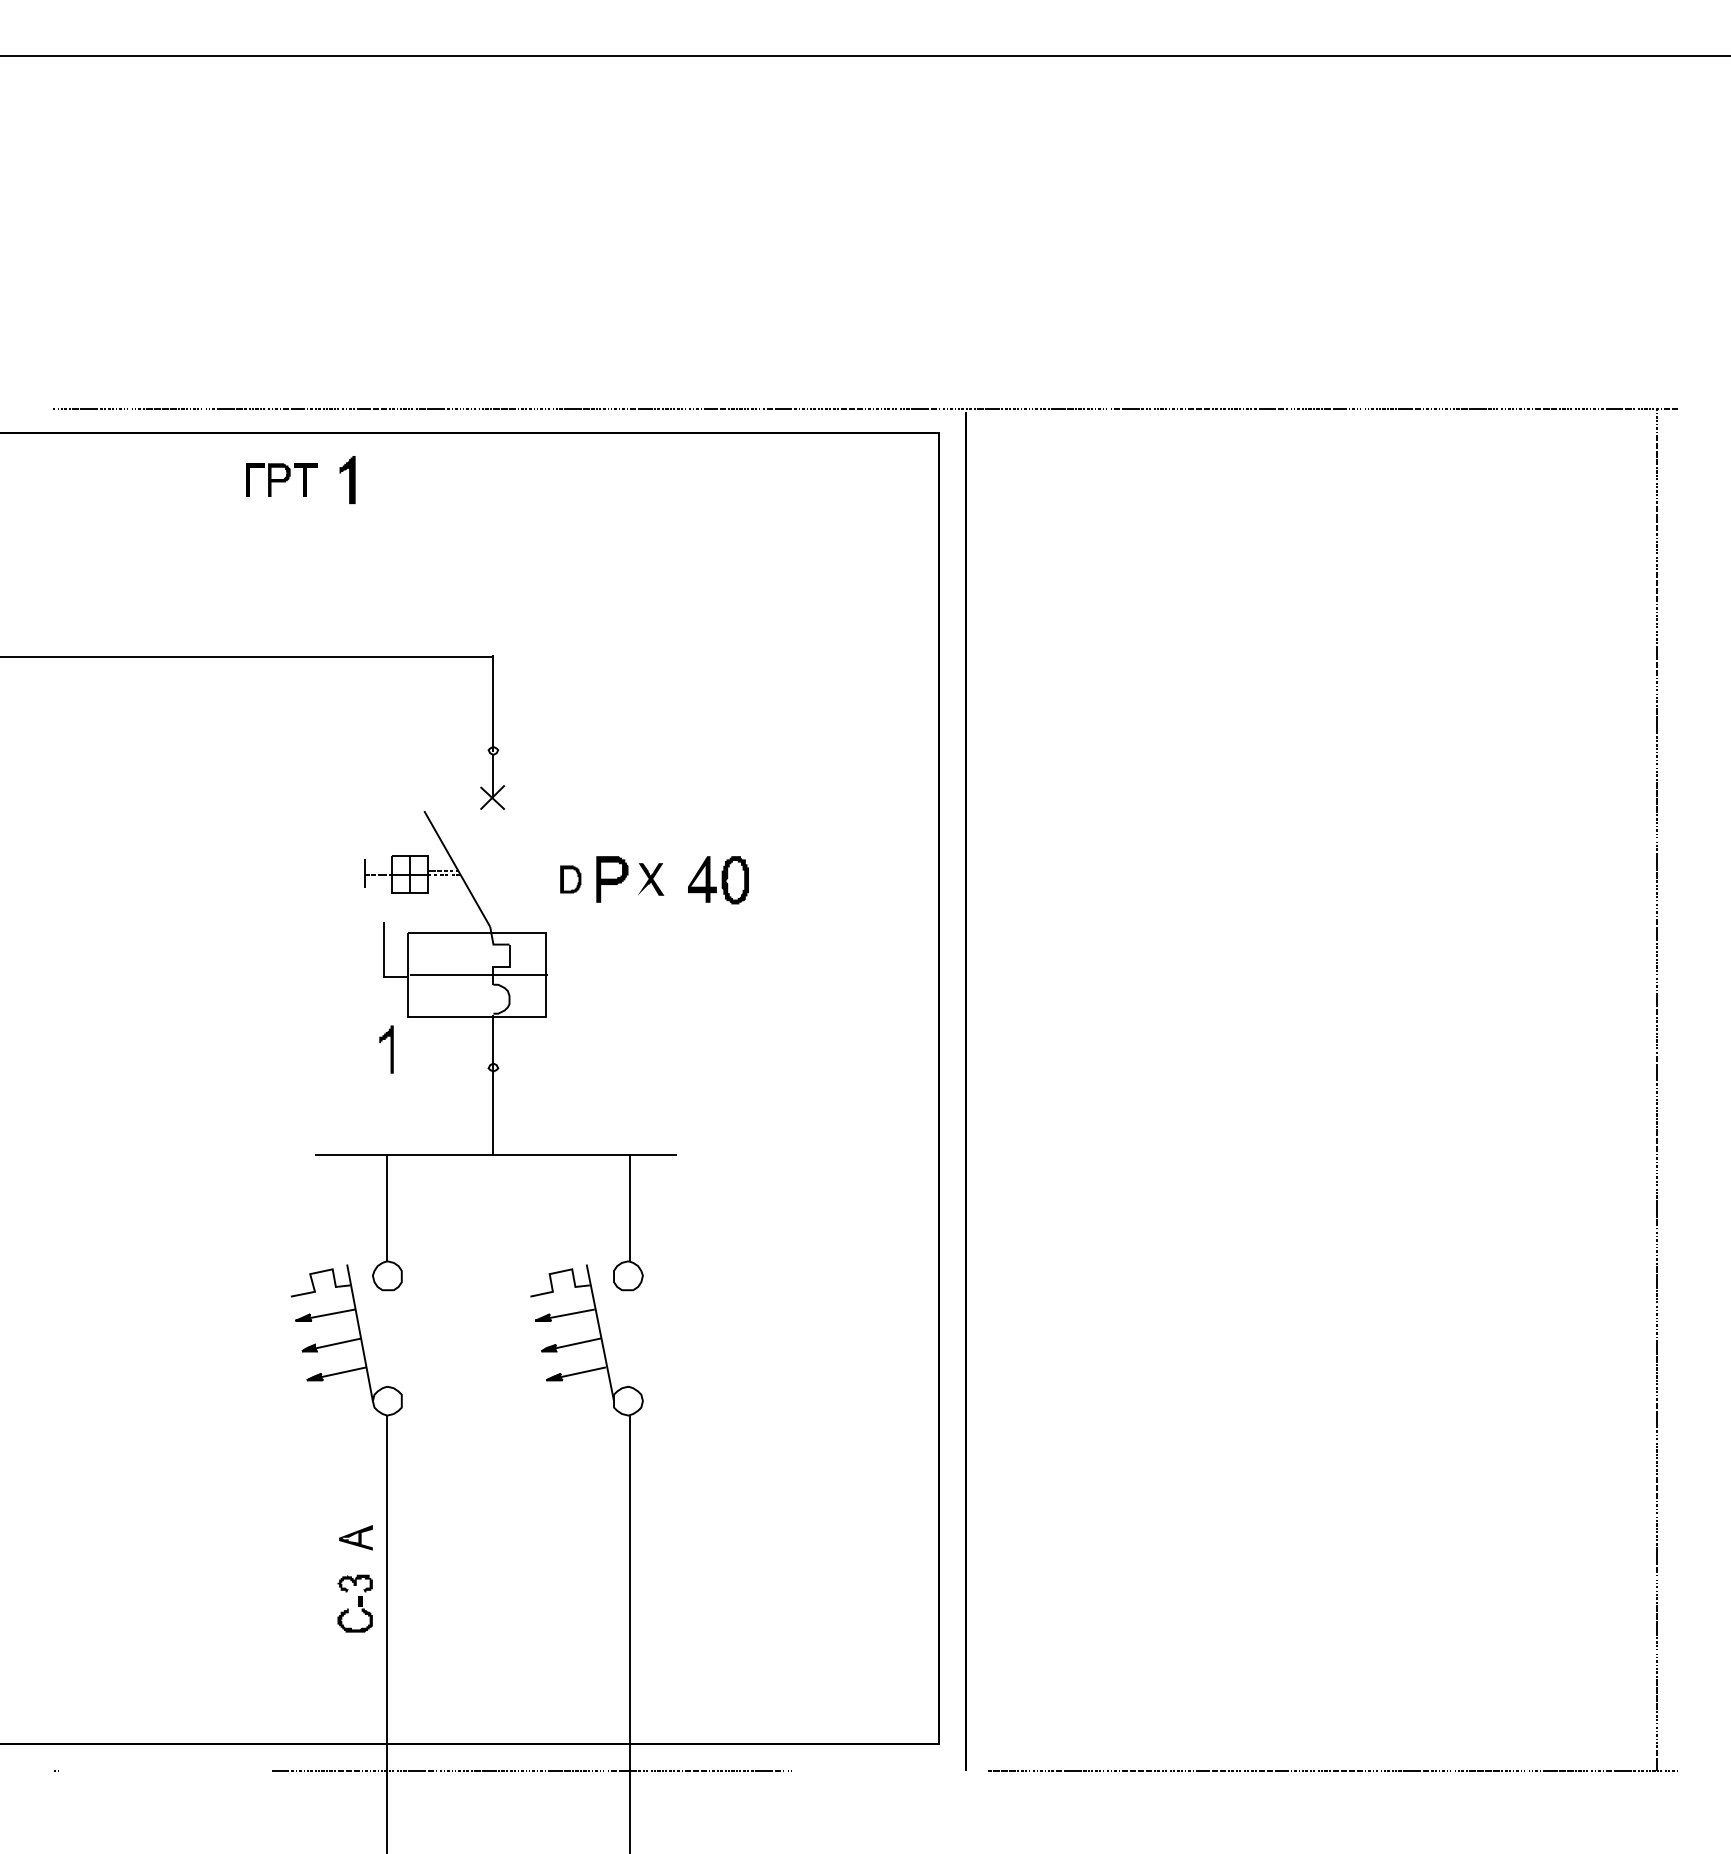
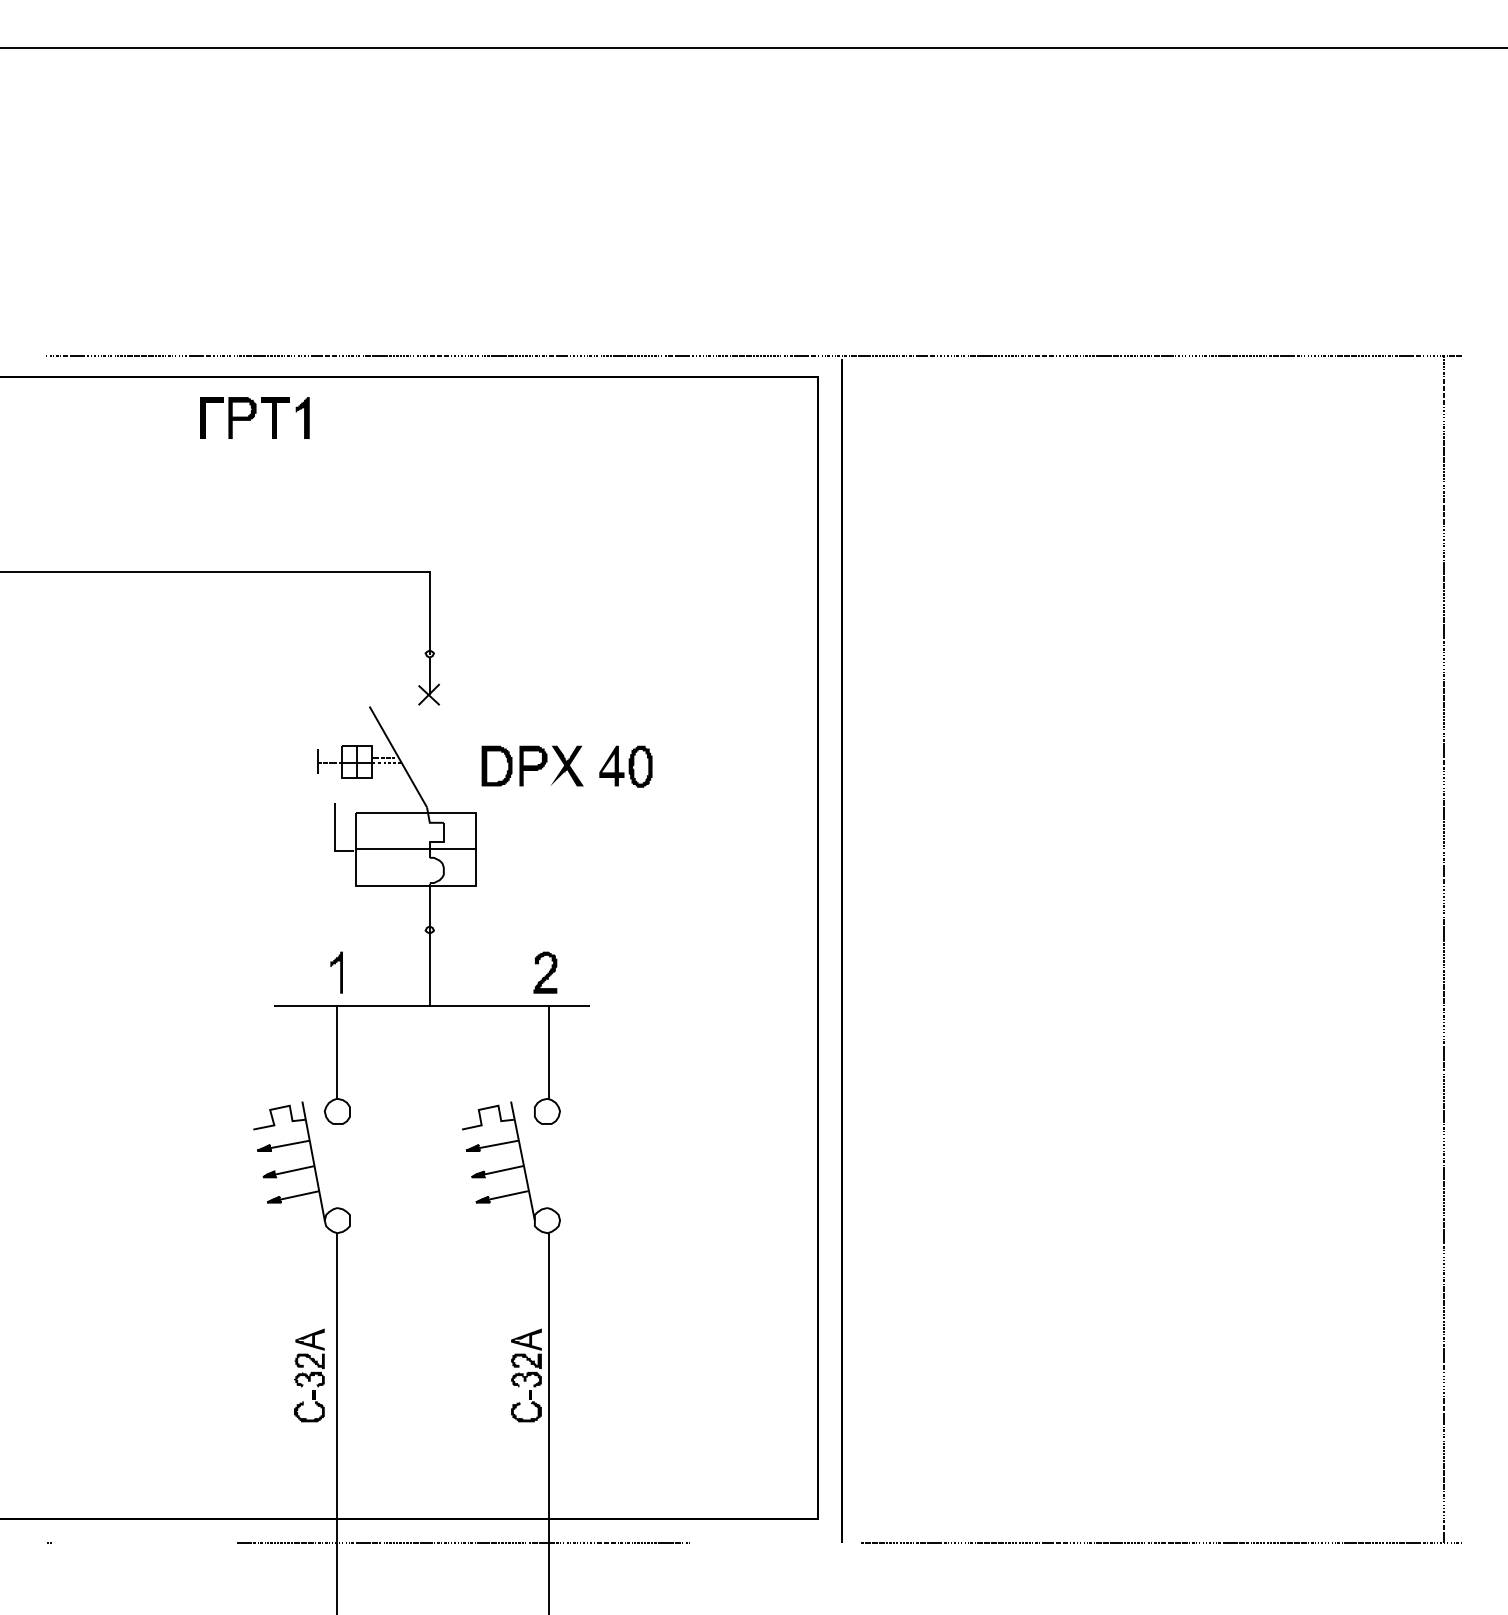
part: (281, 480) -> (245, 418), size x1.43
part: (570, 879) -> (496, 766), size x1.67
part: (650, 879) -> (566, 766), size x1.43
part: (386, 1049) -> (336, 972), moved
part: (625, 1116) -> (544, 972), added
fill: (354, 1562) -> (308, 1361), added
part: (603, 1578) -> (525, 1375), added

